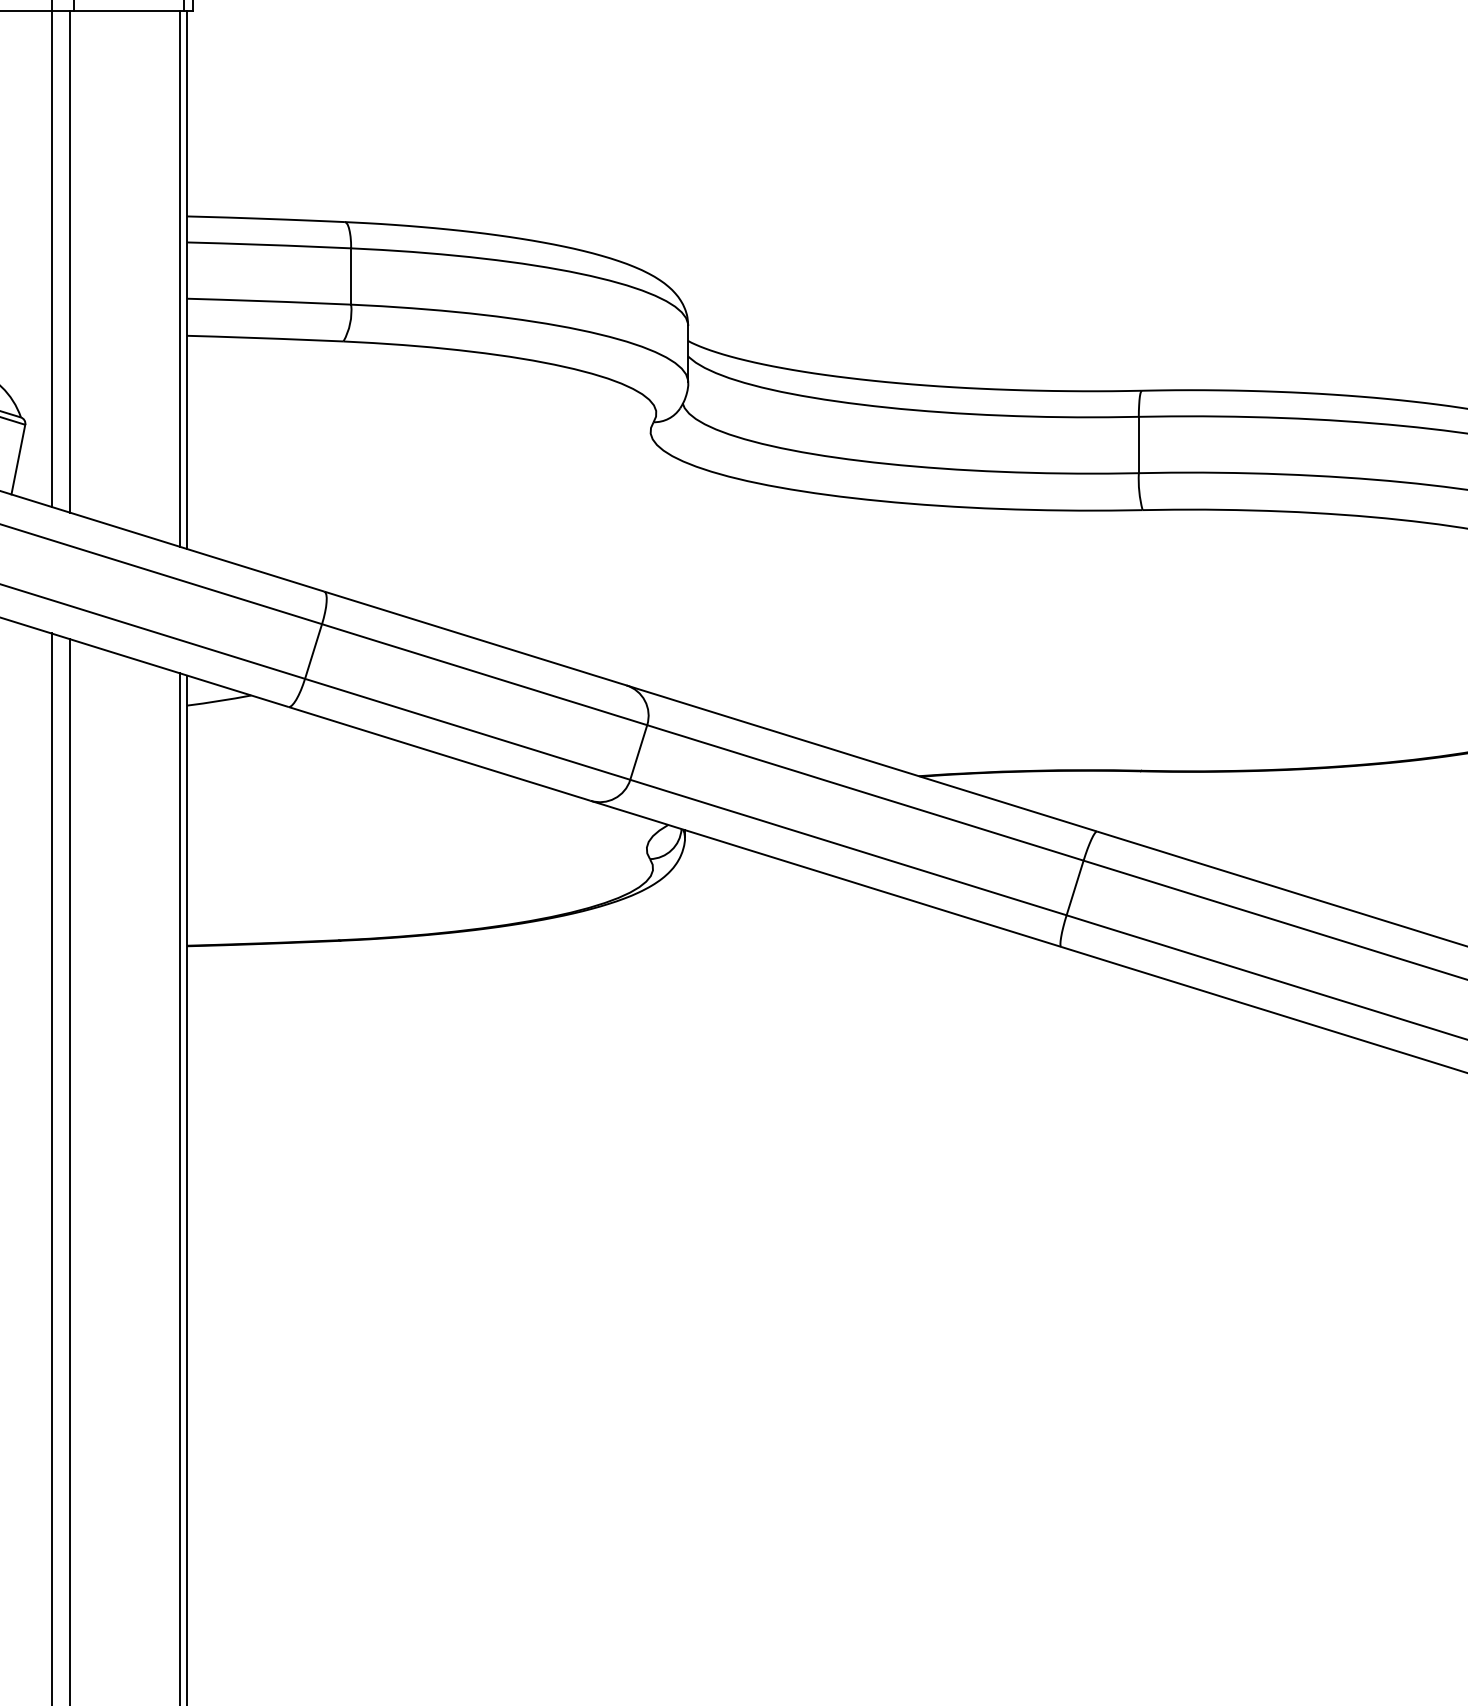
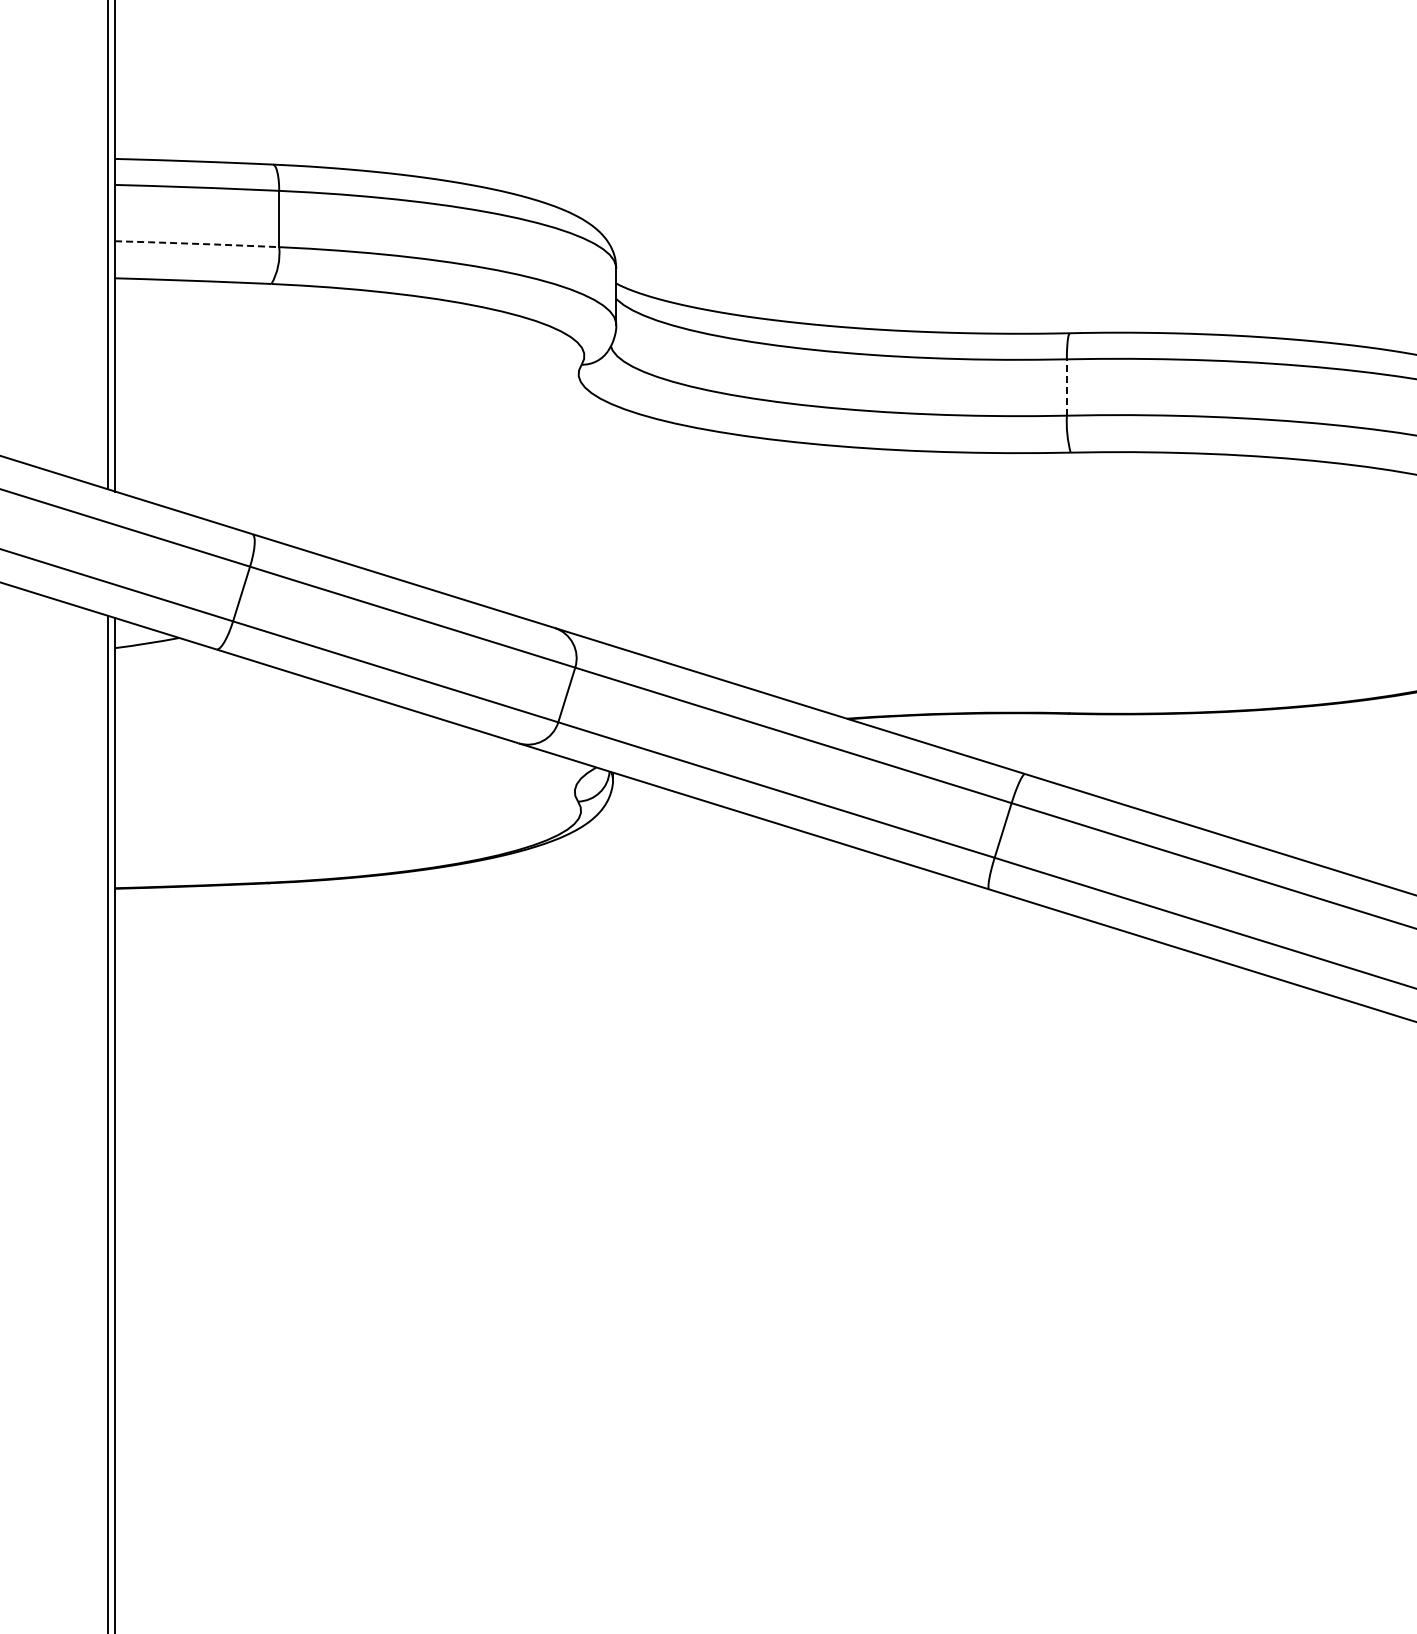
line: (268, 301) -> (196, 244), solid -> dashed
line: (1138, 444) -> (1066, 387), solid -> dashed

